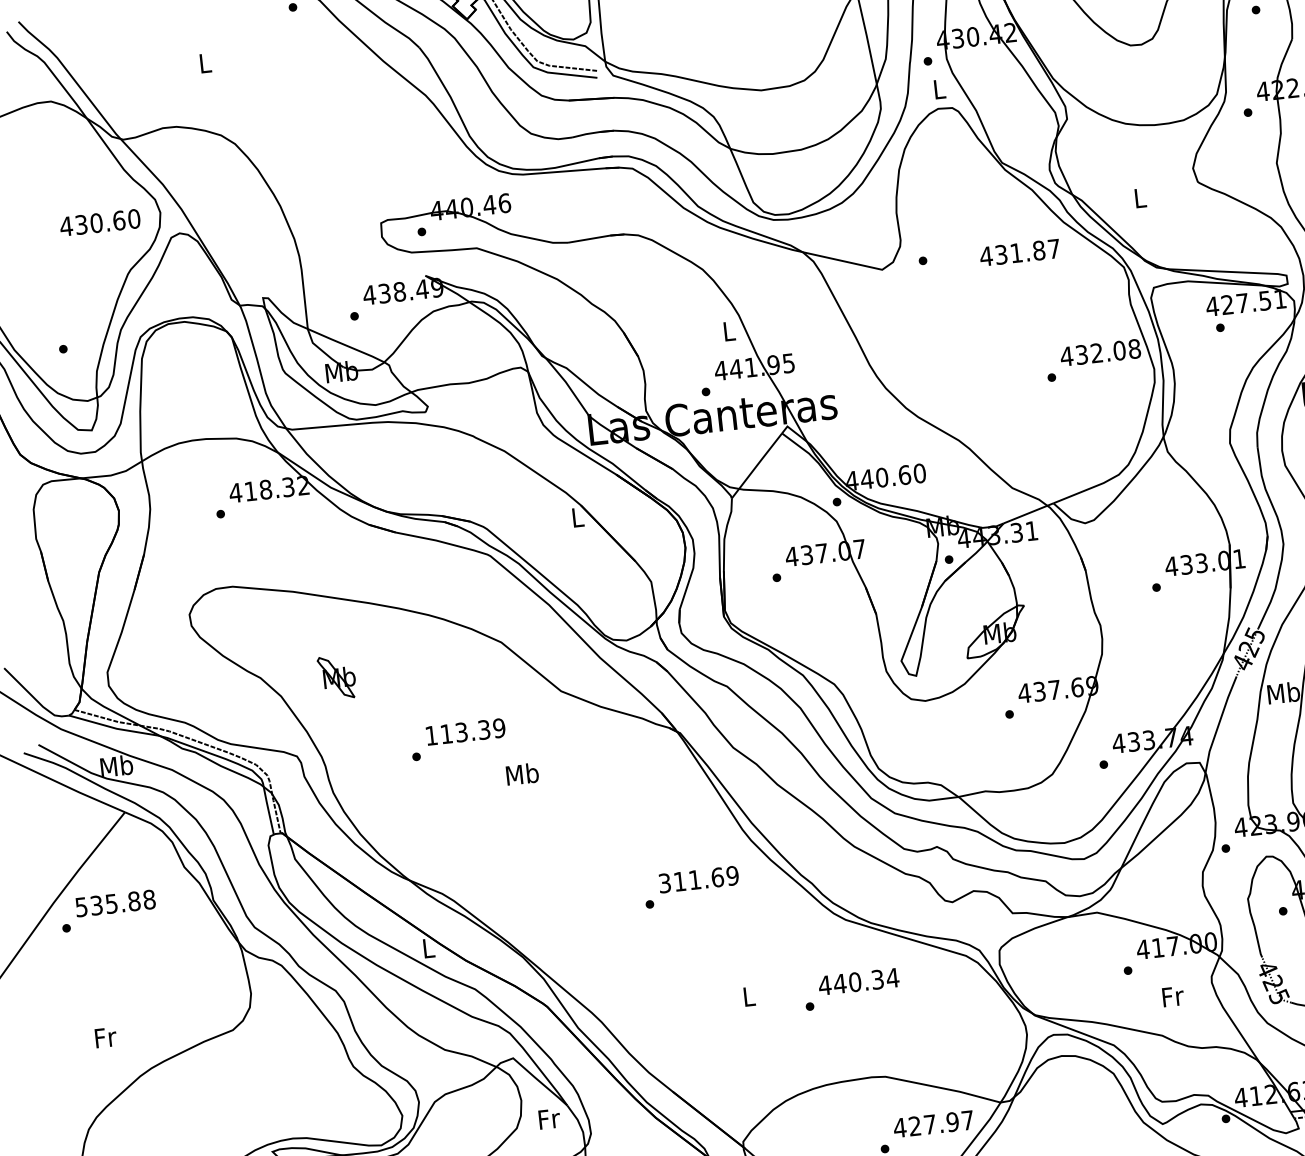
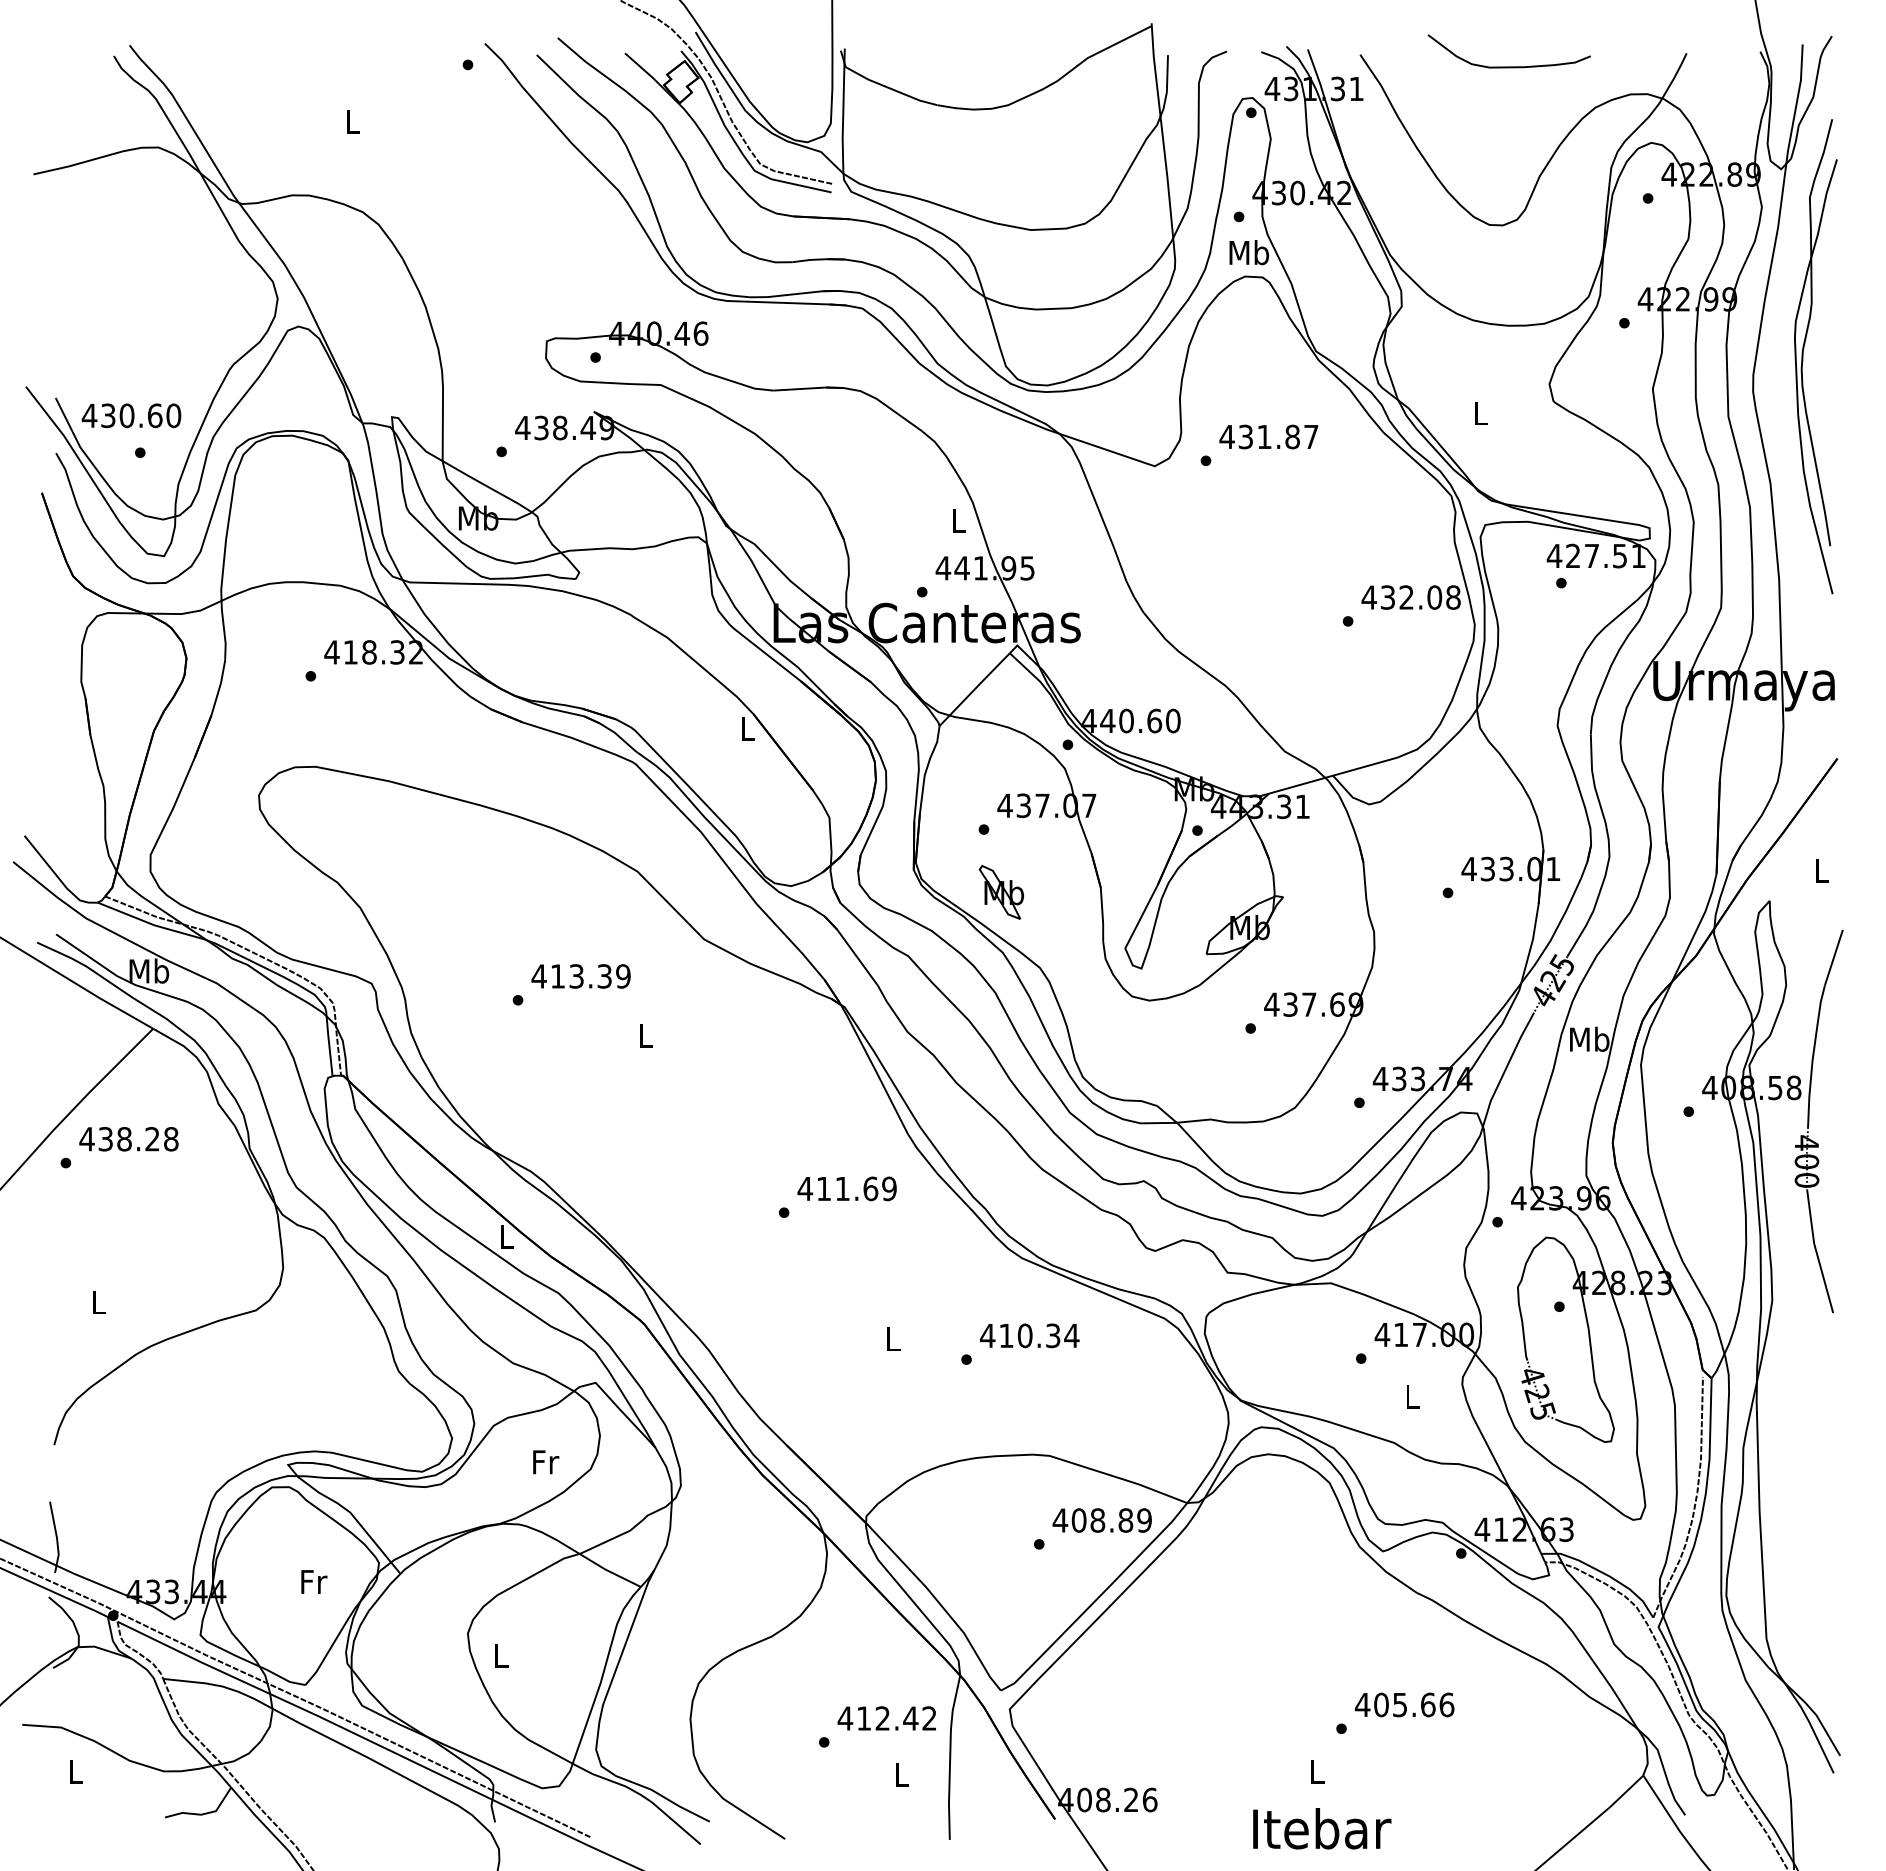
text: (939, 89) -> (1249, 252), L -> Mb
text: (100, 222) -> (131, 415), moved
text: (1019, 252) -> (1268, 436), moved
part: (336, 677) -> (1000, 892), moved
text: (430, 735) -> (538, 976), 113.39 -> 413.39
text: (522, 773) -> (645, 1035), Mb -> L
text: (665, 882) -> (805, 1188), 311.69 -> 411.69
text: (107, 904) -> (119, 1139), 535.88 -> 438.28
text: (840, 983) -> (1006, 1335), 440.34 -> 410.34
text: (1173, 996) -> (1413, 1396), Fr -> L
text: (106, 1037) -> (99, 1302), Fr -> L
text: (549, 1119) -> (546, 1462), moved
text: (941, 1123) -> (1111, 1520), 427.97 -> 408.89

